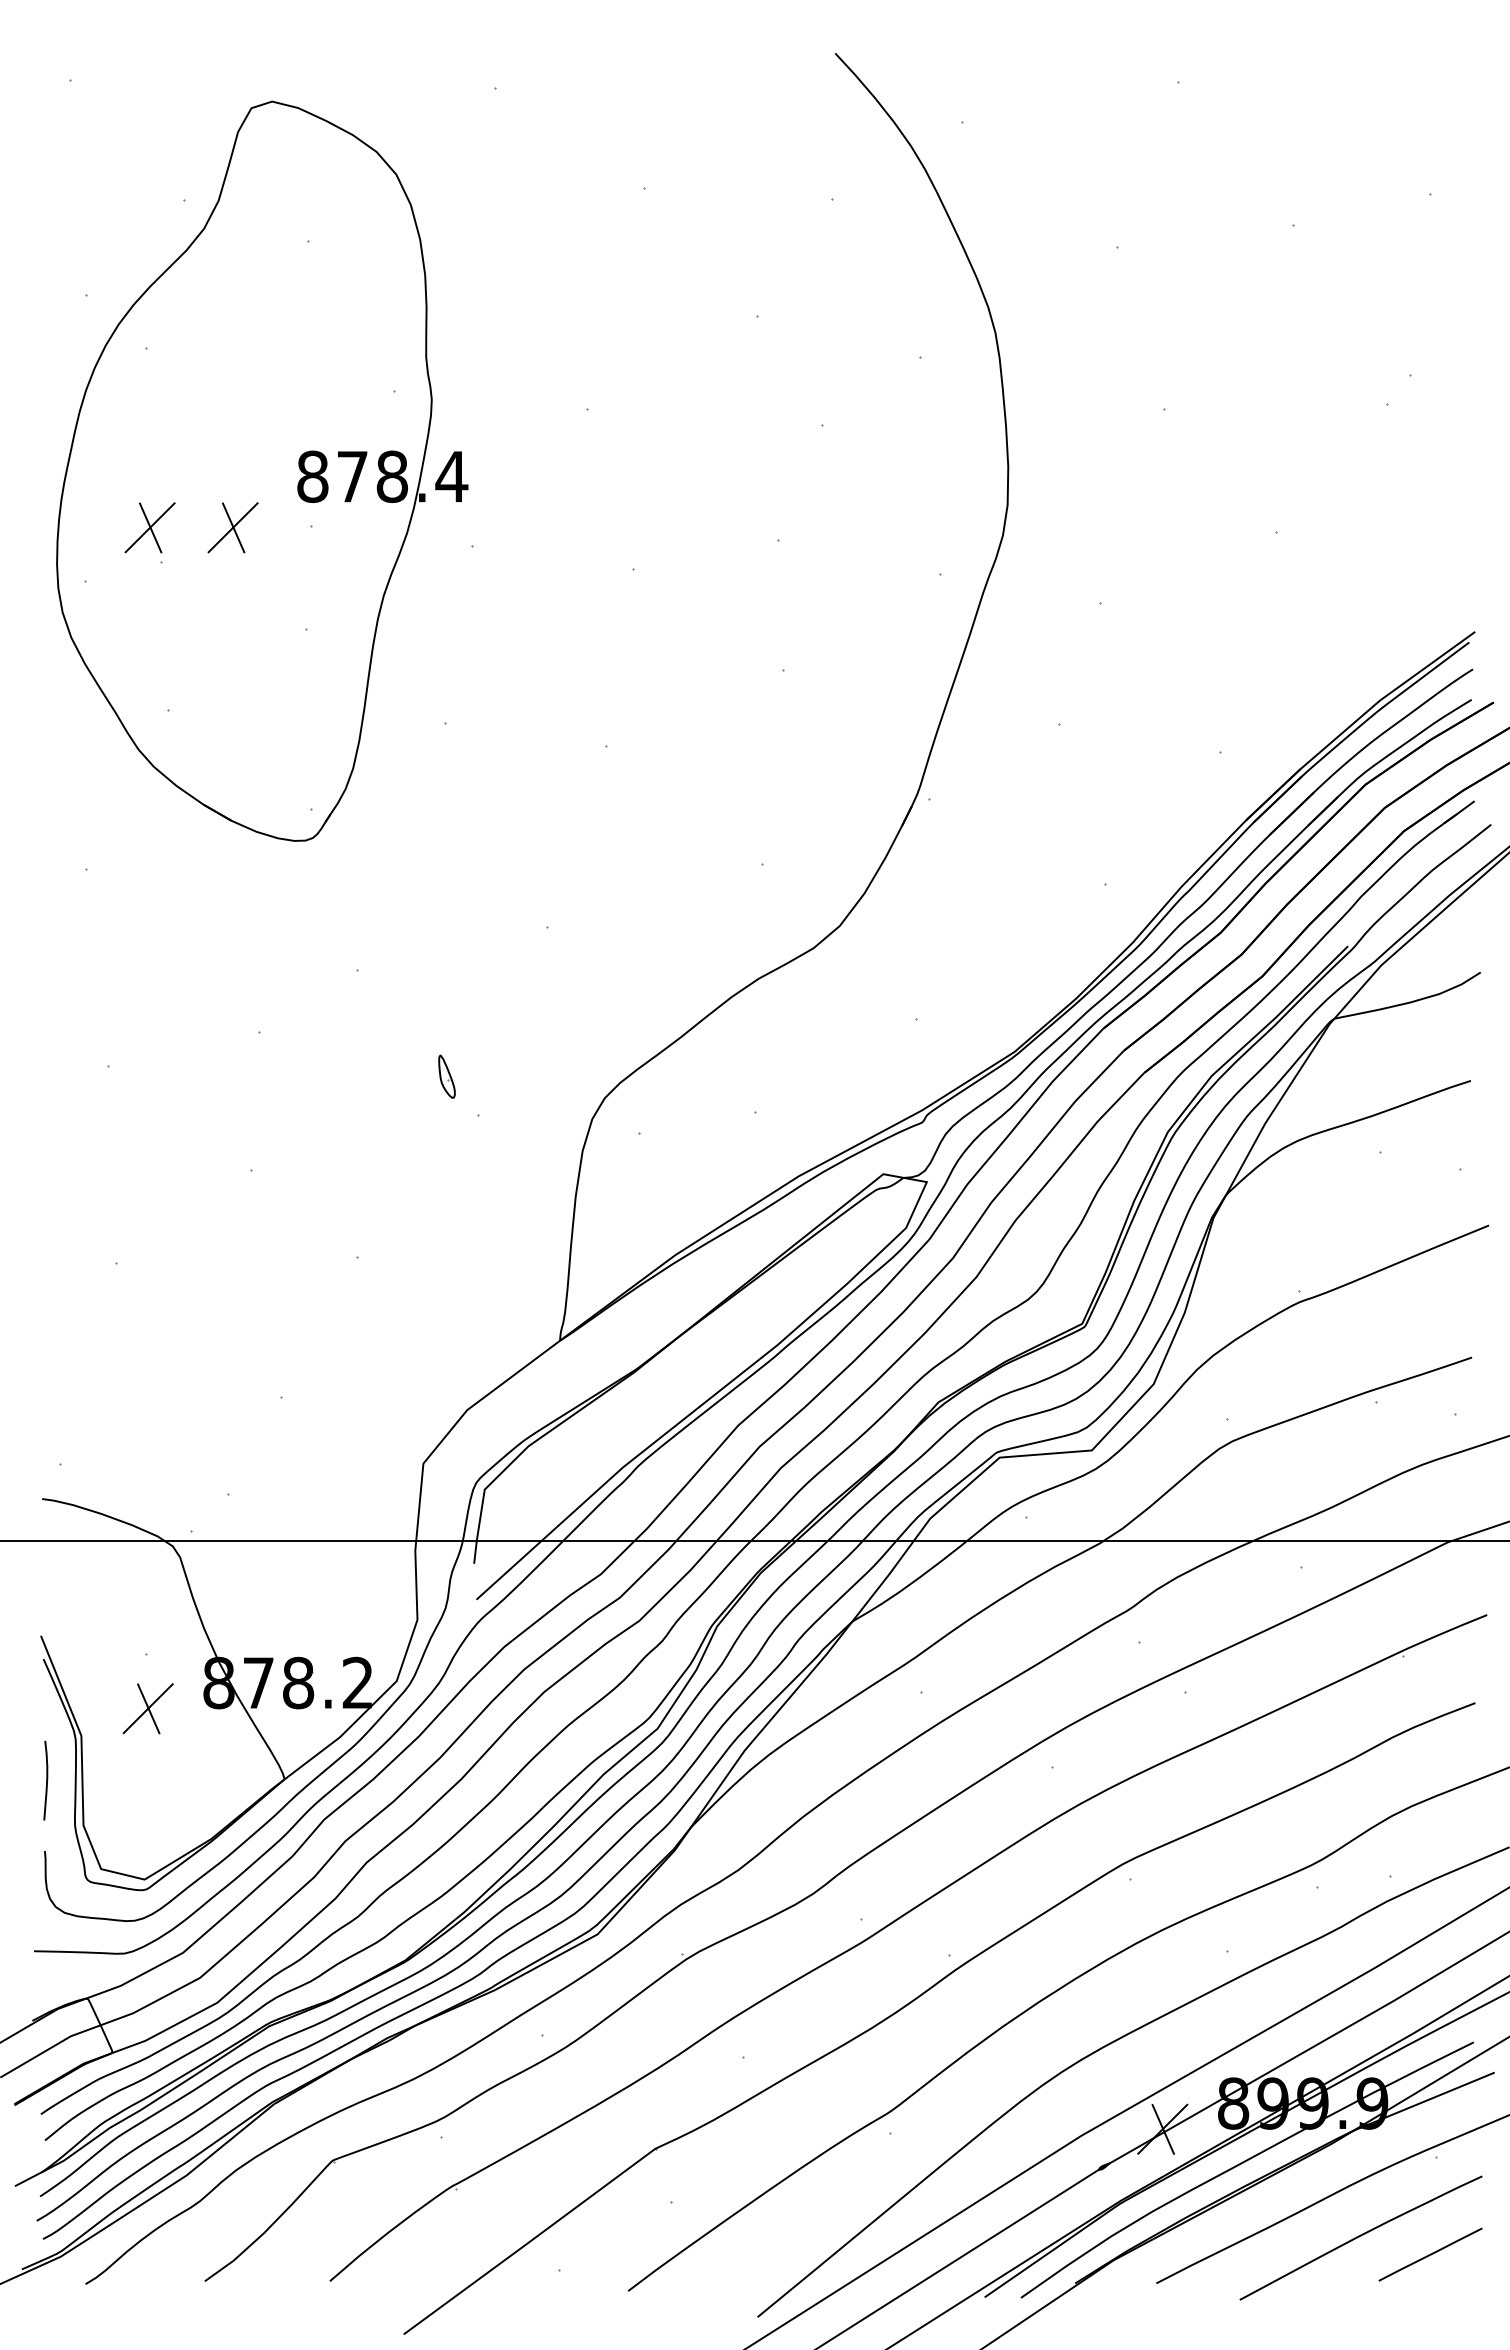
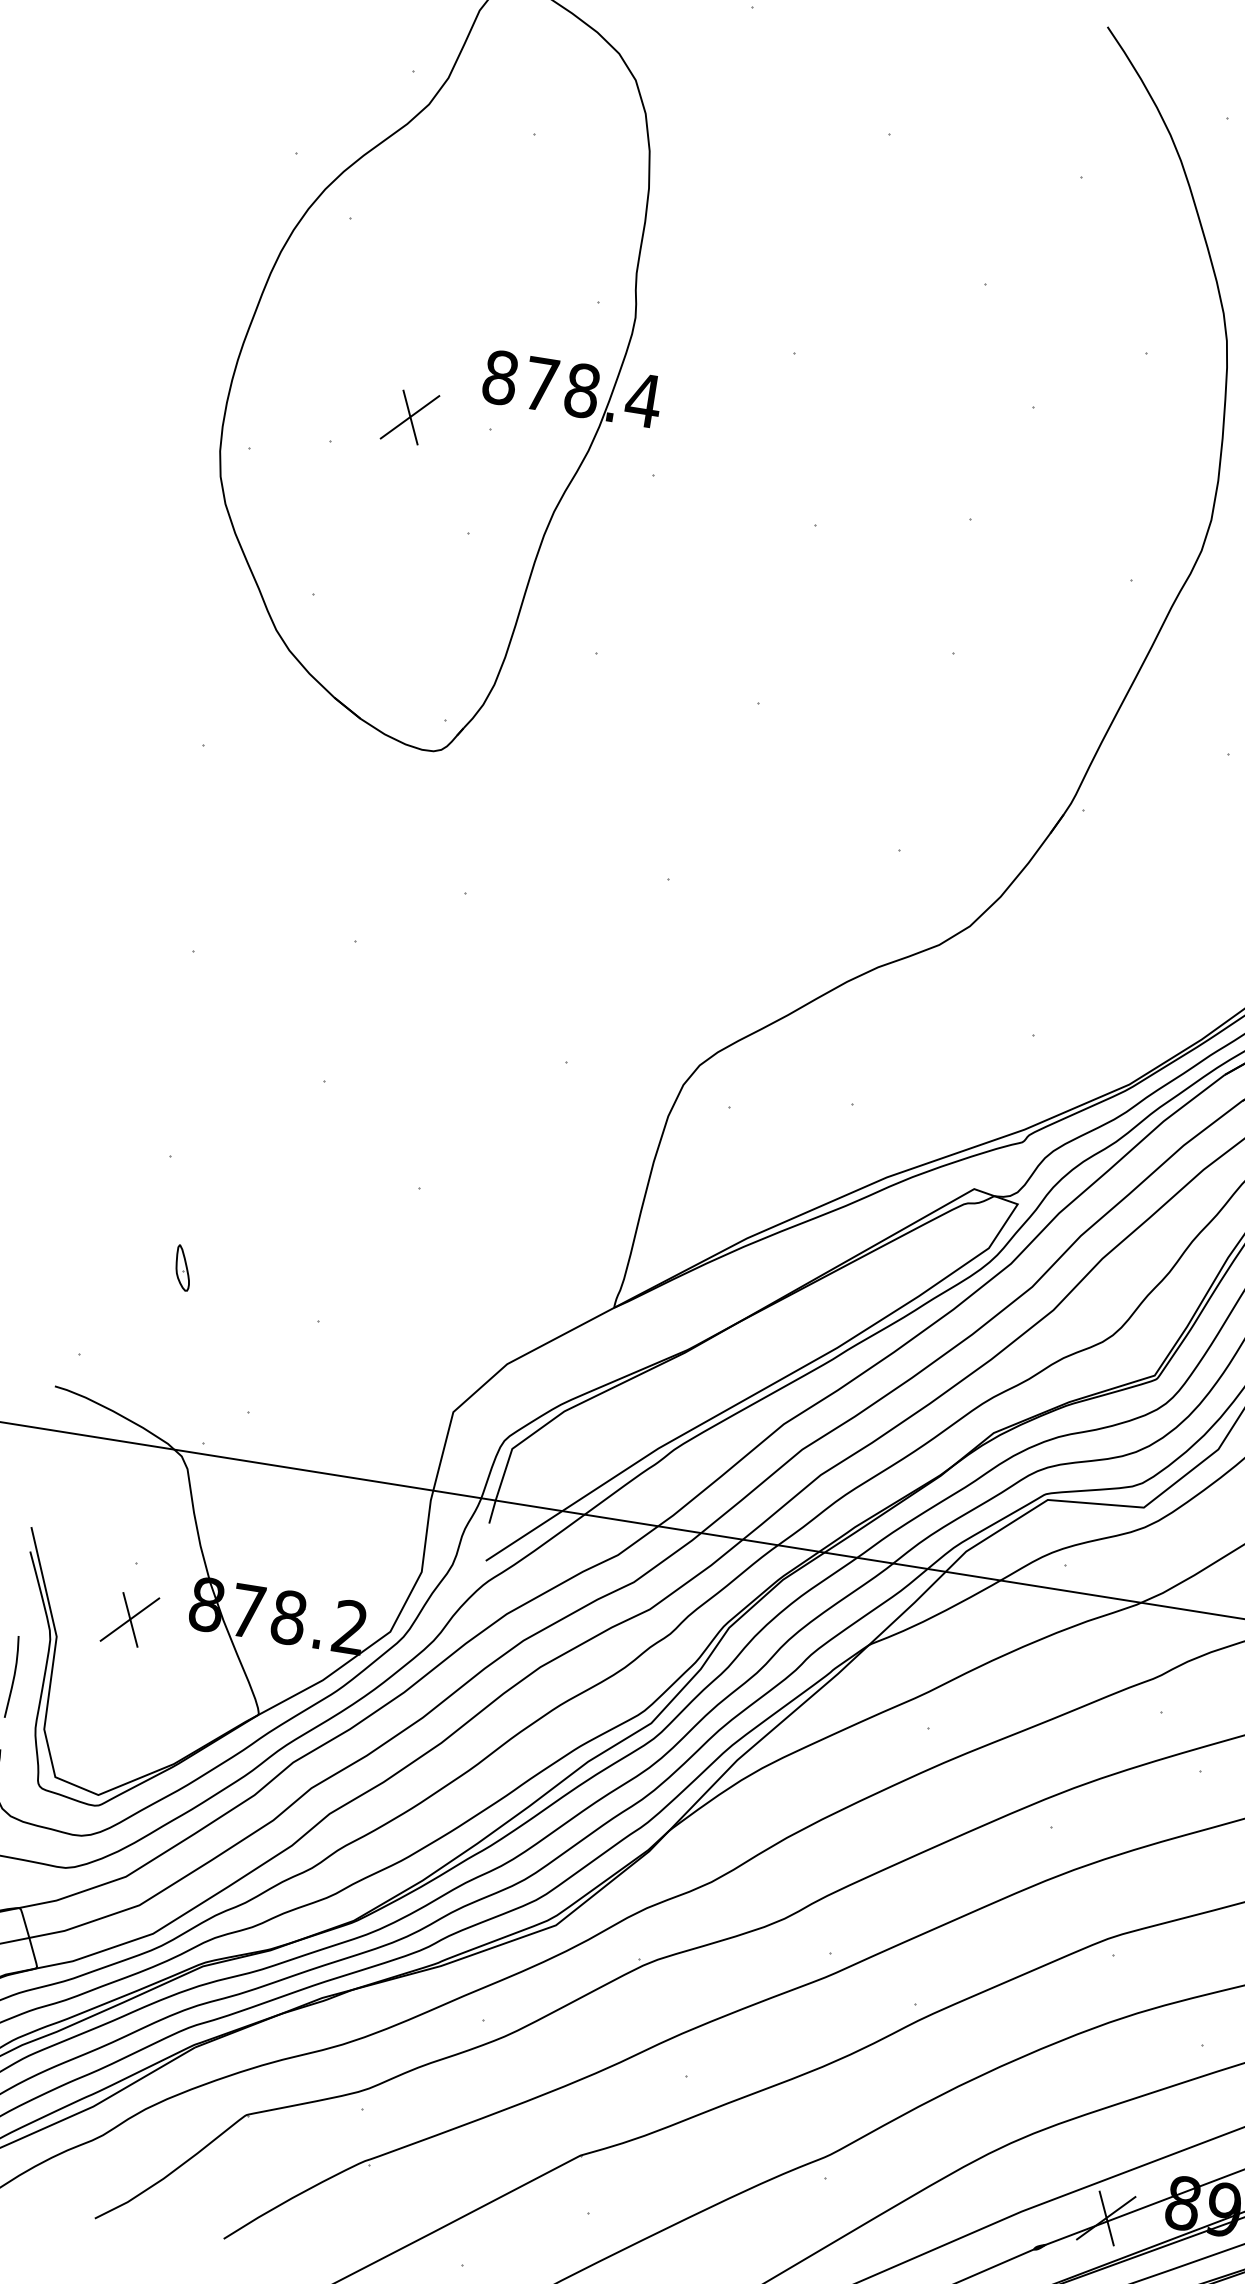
part: (149, 527) -> (323, 403), removed
part: (446, 1076) -> (182, 1267), moved

